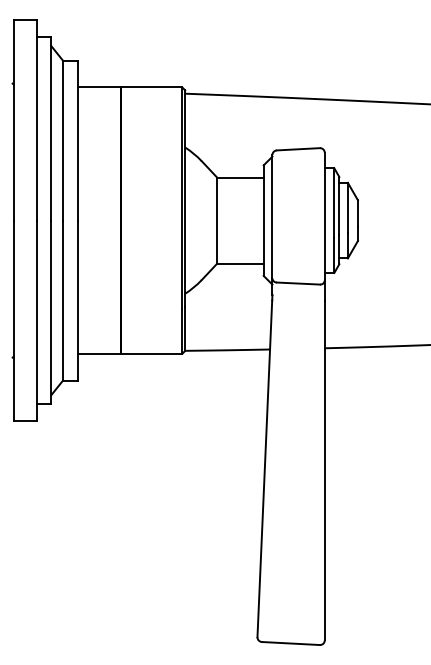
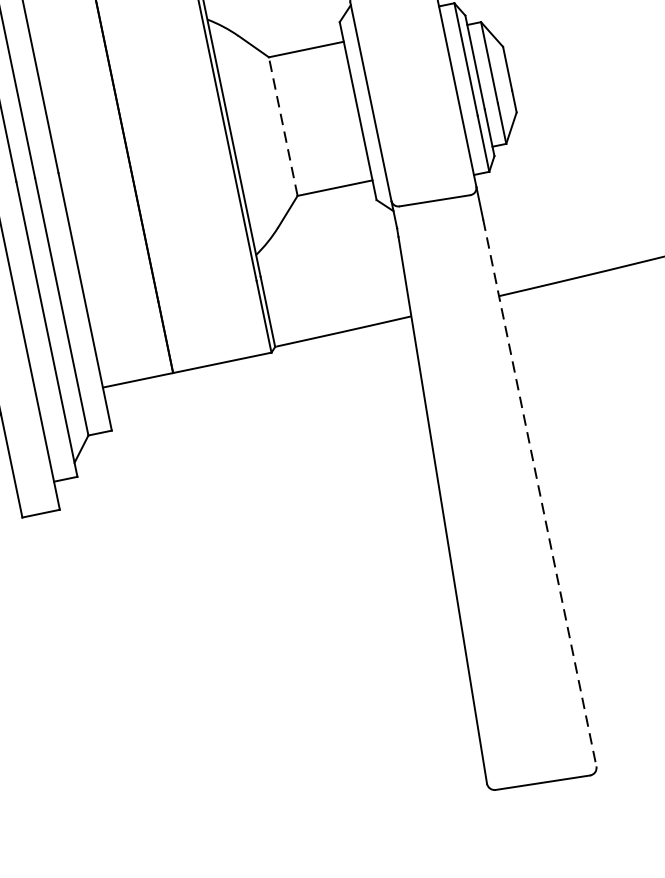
line: (217, 220) -> (283, 126), solid -> dashed
line: (324, 470) -> (539, 493), solid -> dashed

